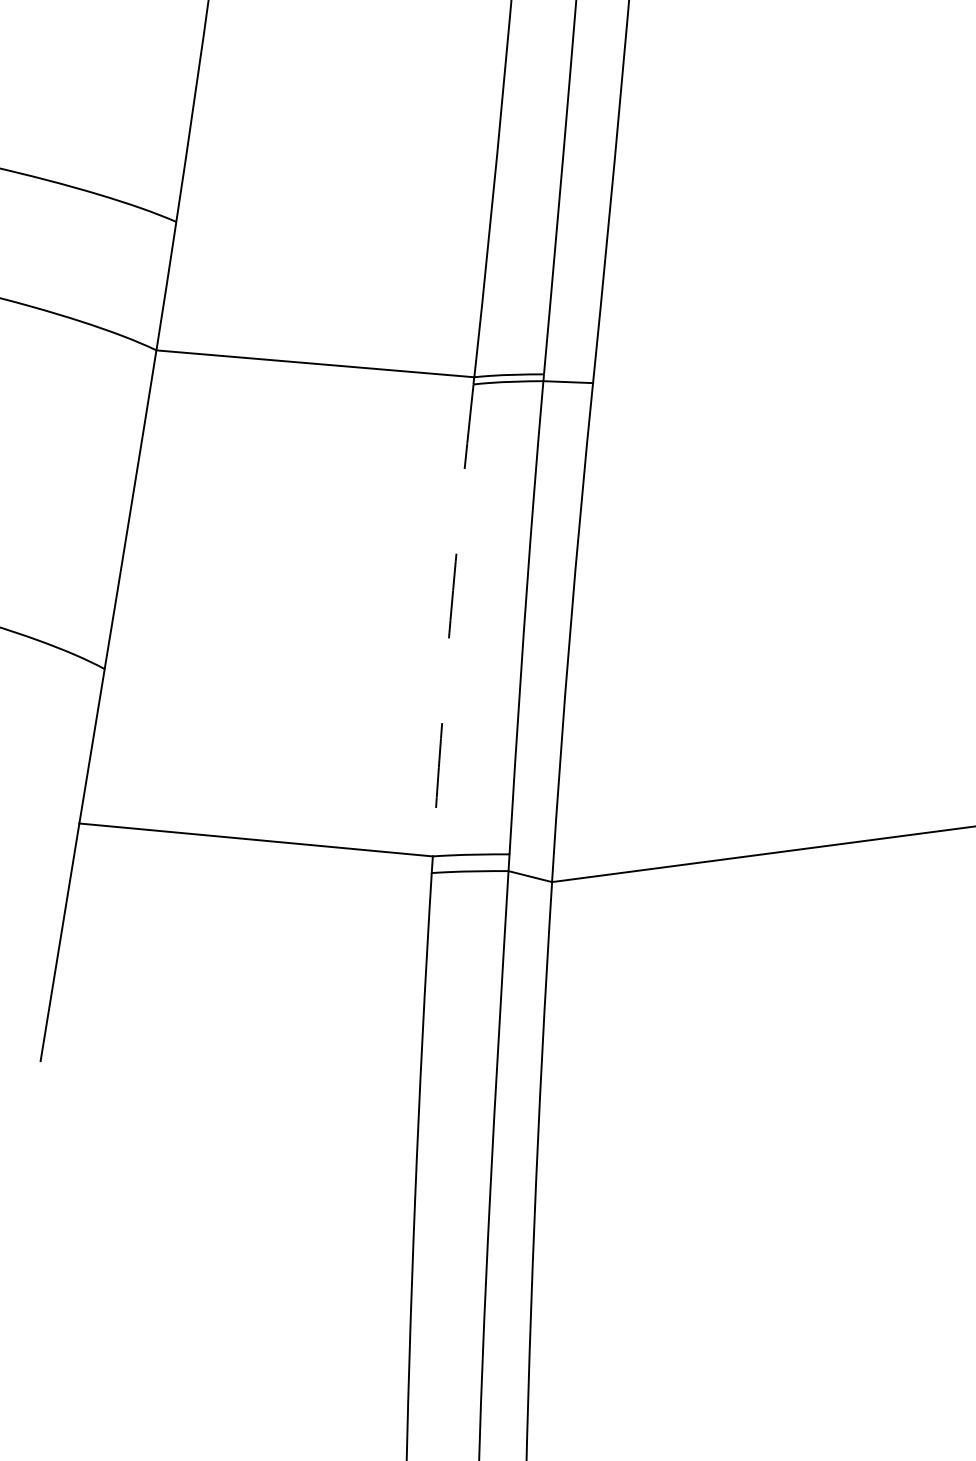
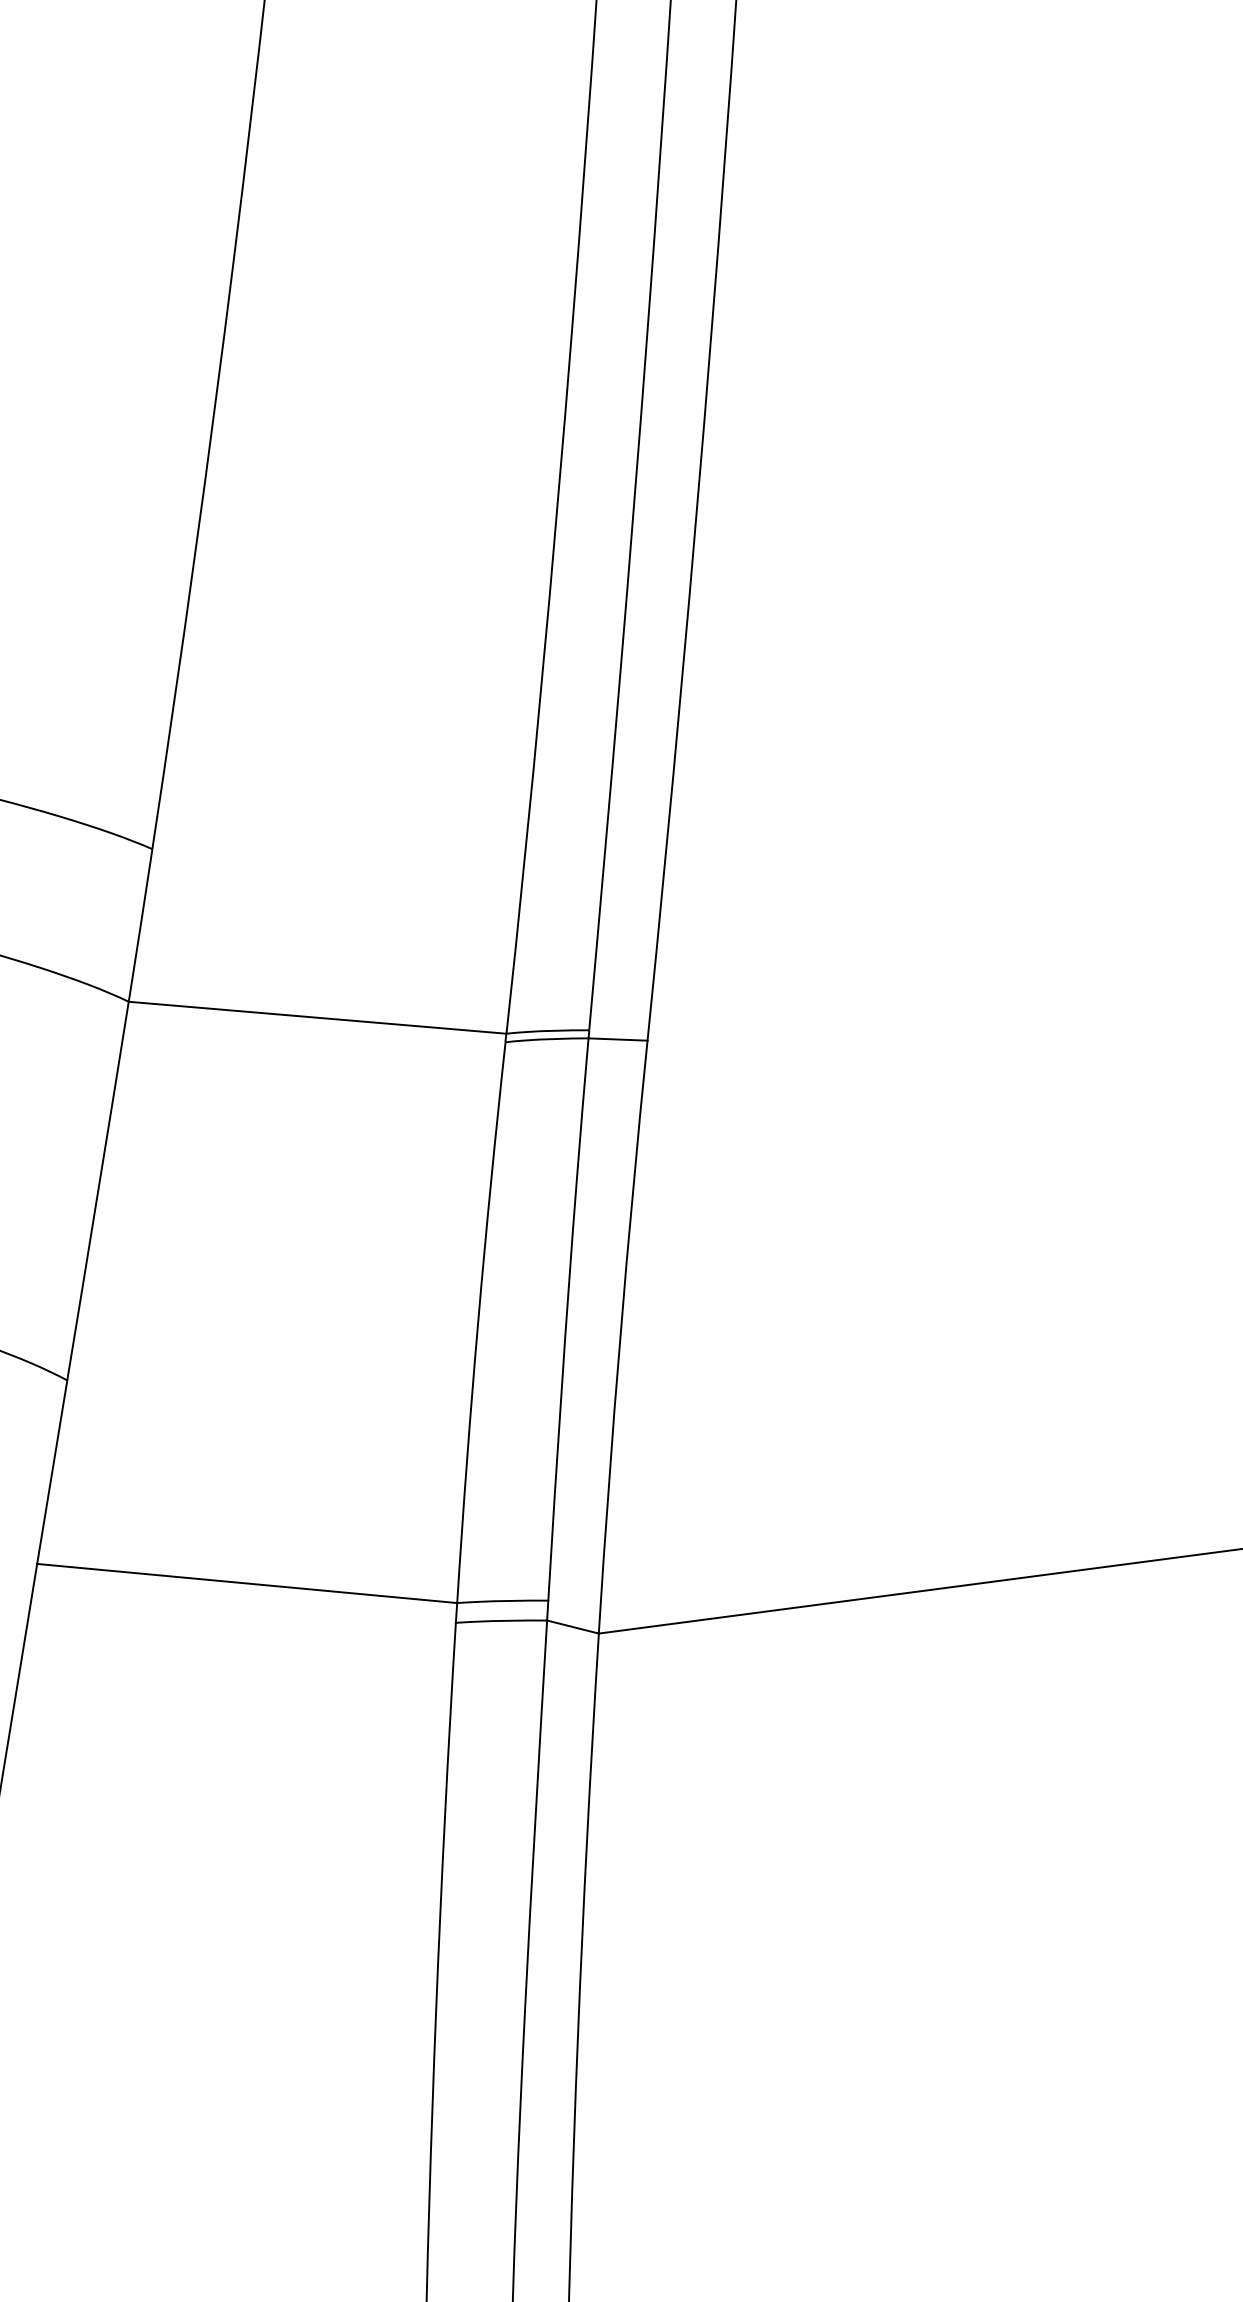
arc: (450, 620) -> (478, 1322), dashed -> solid

